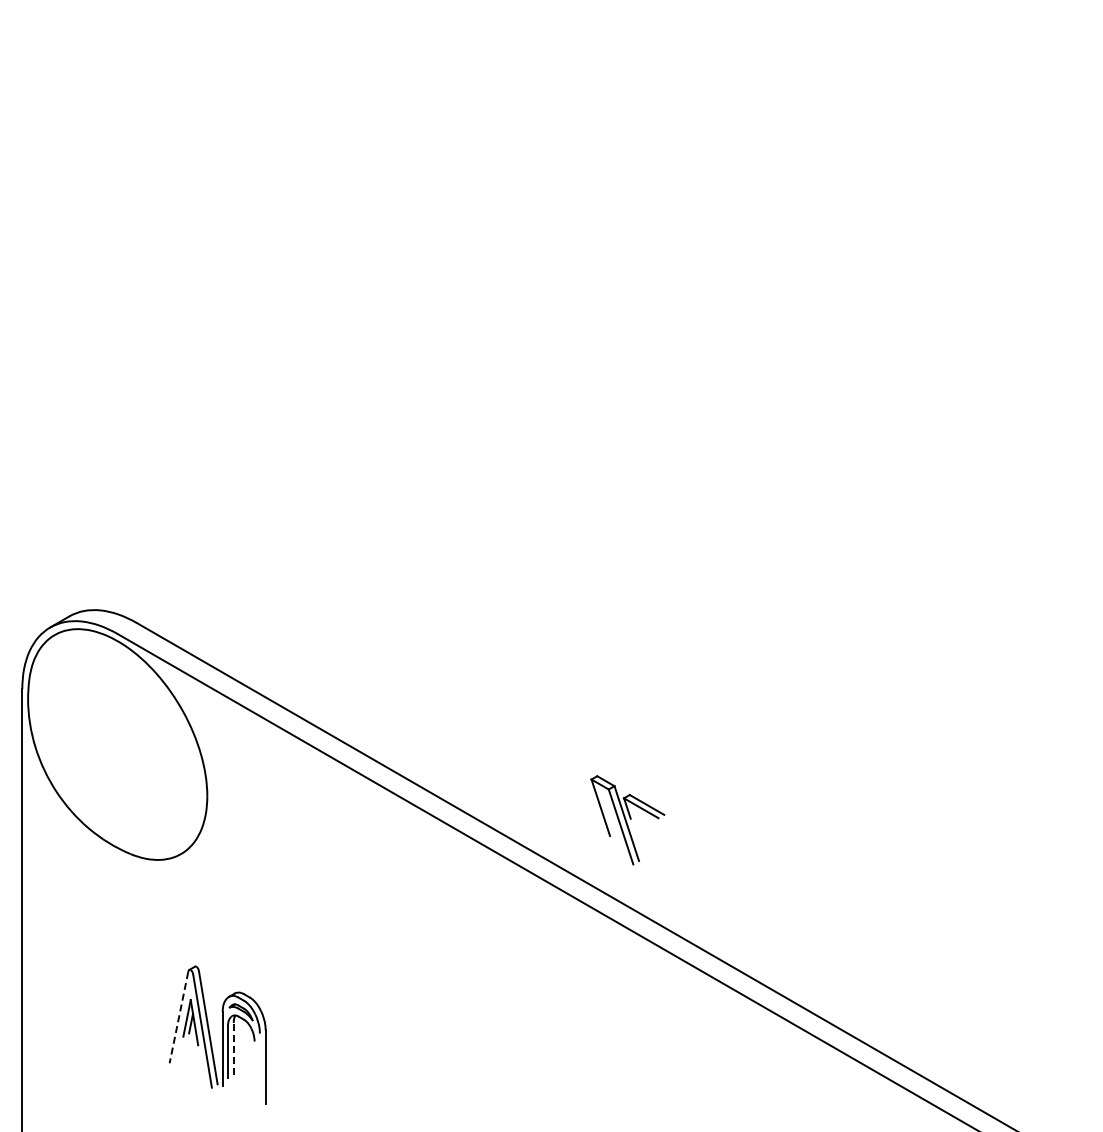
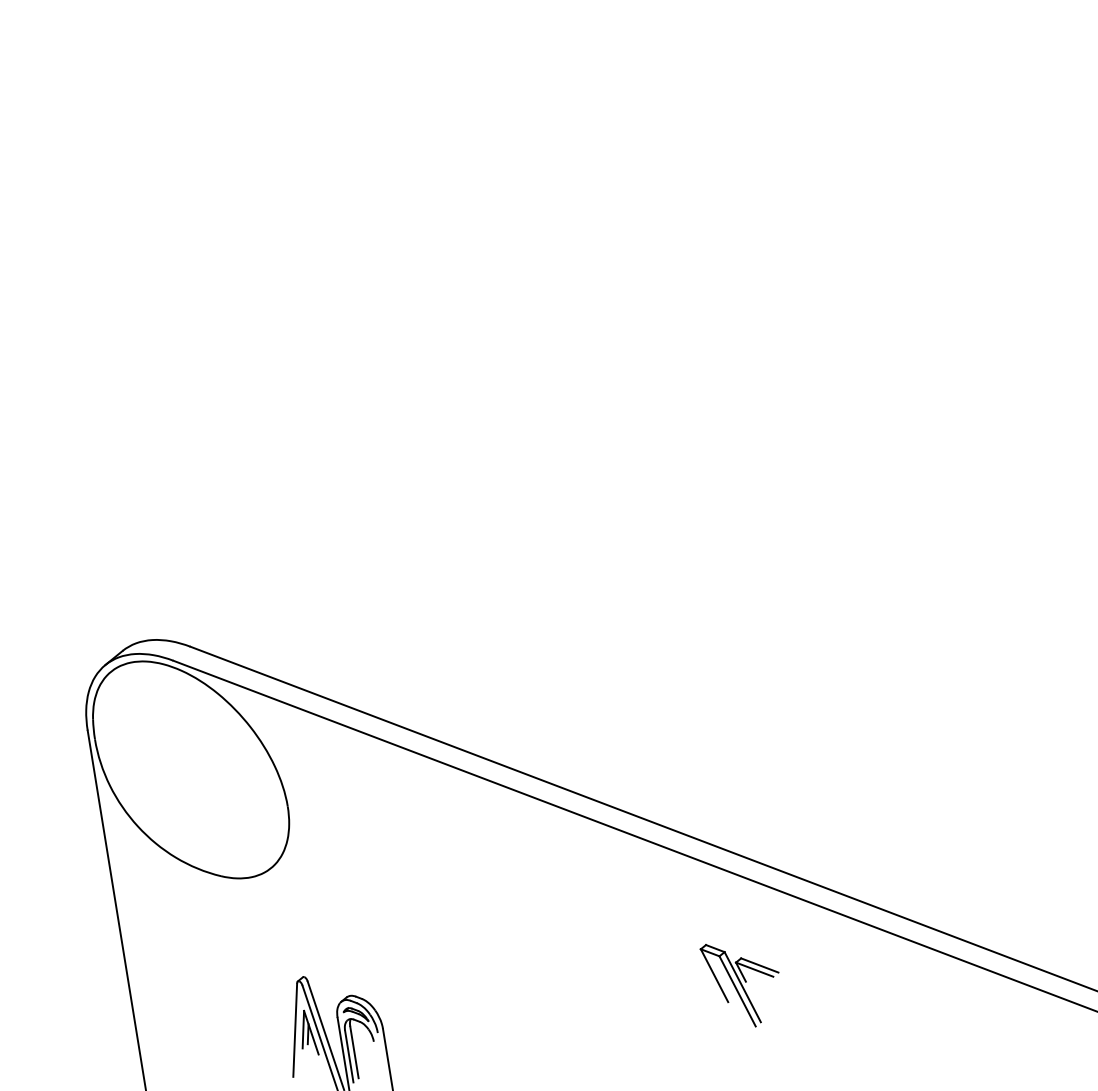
part: (627, 820) -> (742, 983), moved
line: (178, 1018) -> (294, 1031), dashed -> solid
line: (233, 1048) -> (354, 1052), dashed -> solid

